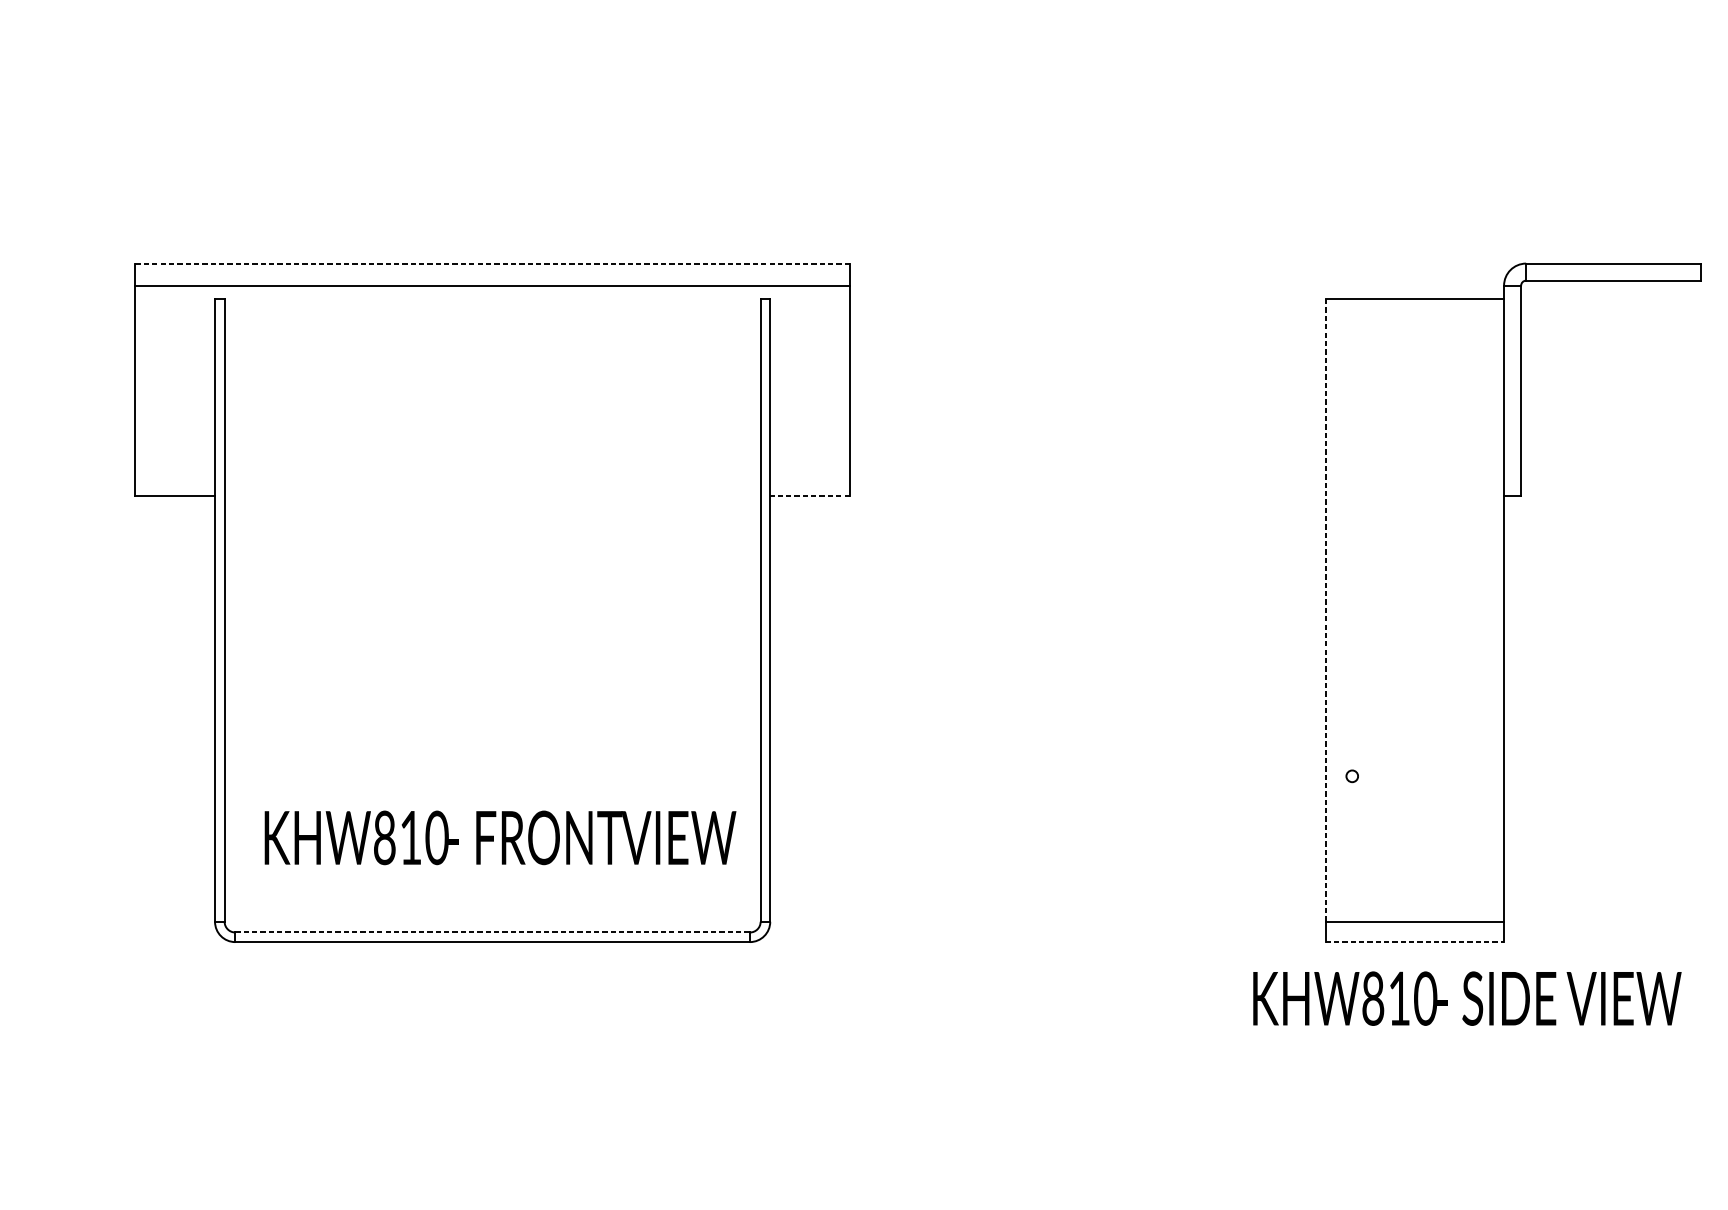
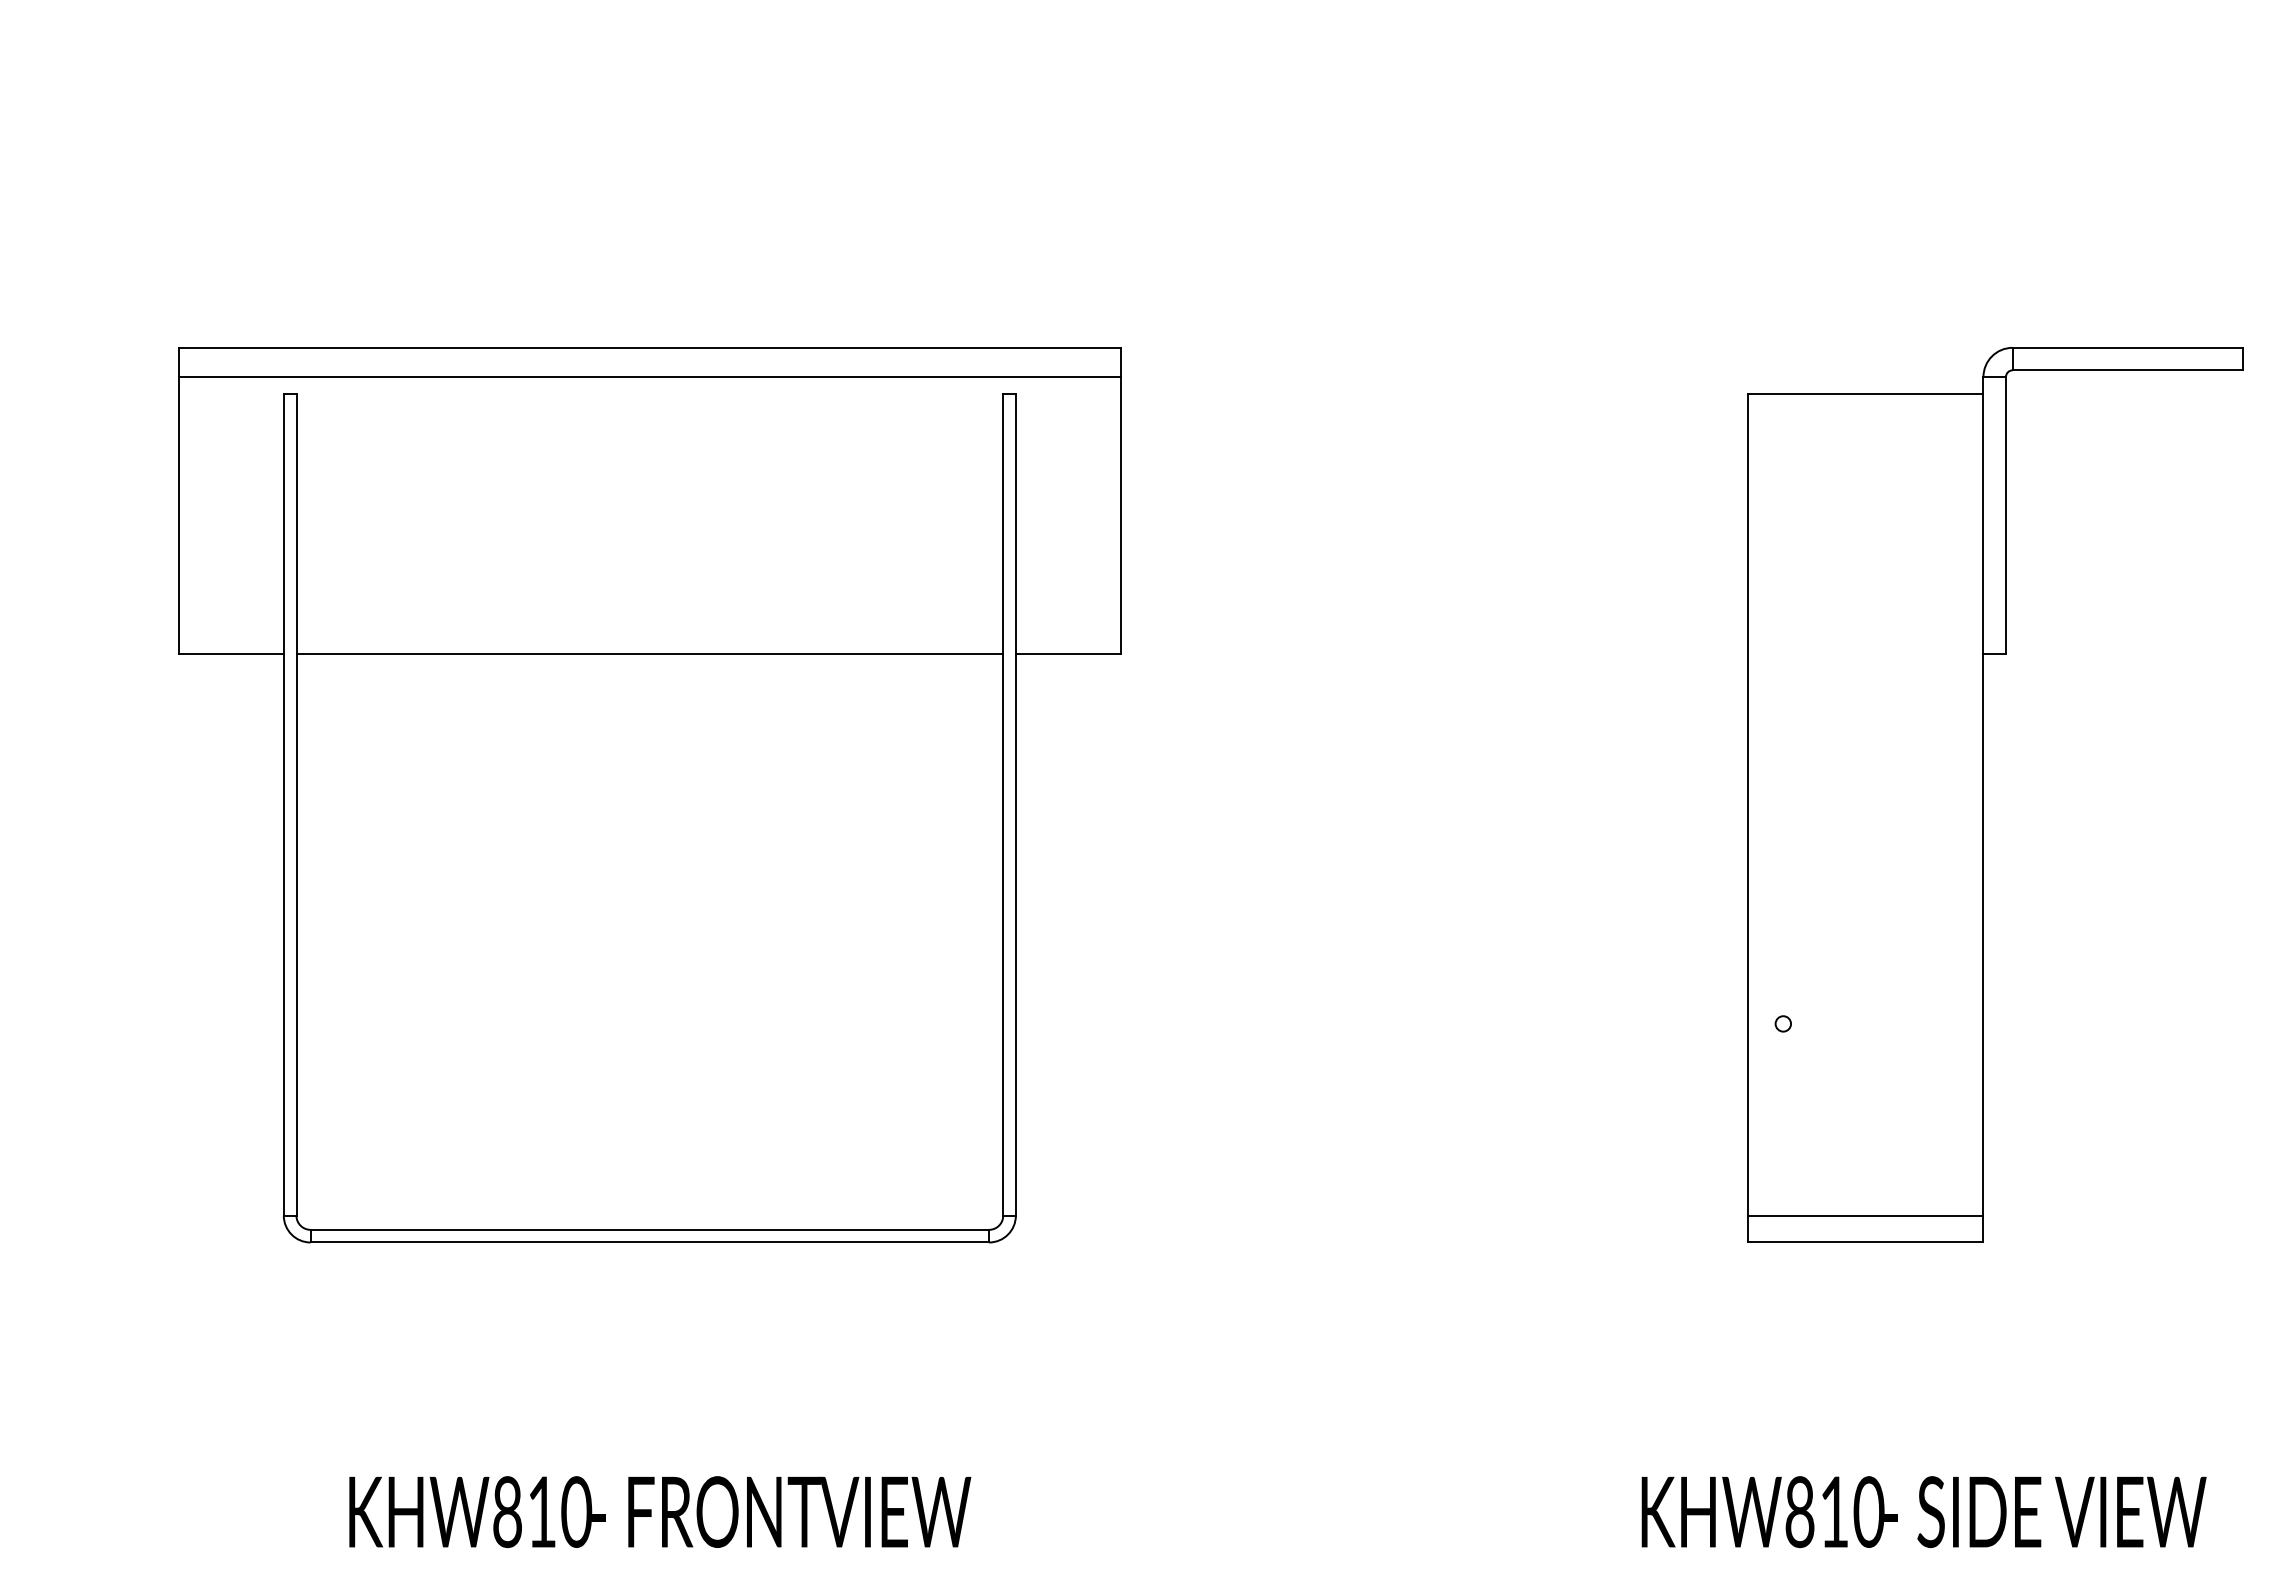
line: (492, 264) -> (649, 348), dashed -> solid
line: (492, 496) -> (649, 654), added
line: (809, 496) -> (1067, 654), dashed -> solid
line: (1325, 609) -> (1748, 804), dashed -> solid
text: (500, 838) -> (660, 1512), moved
line: (493, 932) -> (650, 1229), dashed -> solid
line: (1414, 942) -> (1865, 1242), dashed -> solid
text: (1466, 998) -> (1923, 1512), moved

